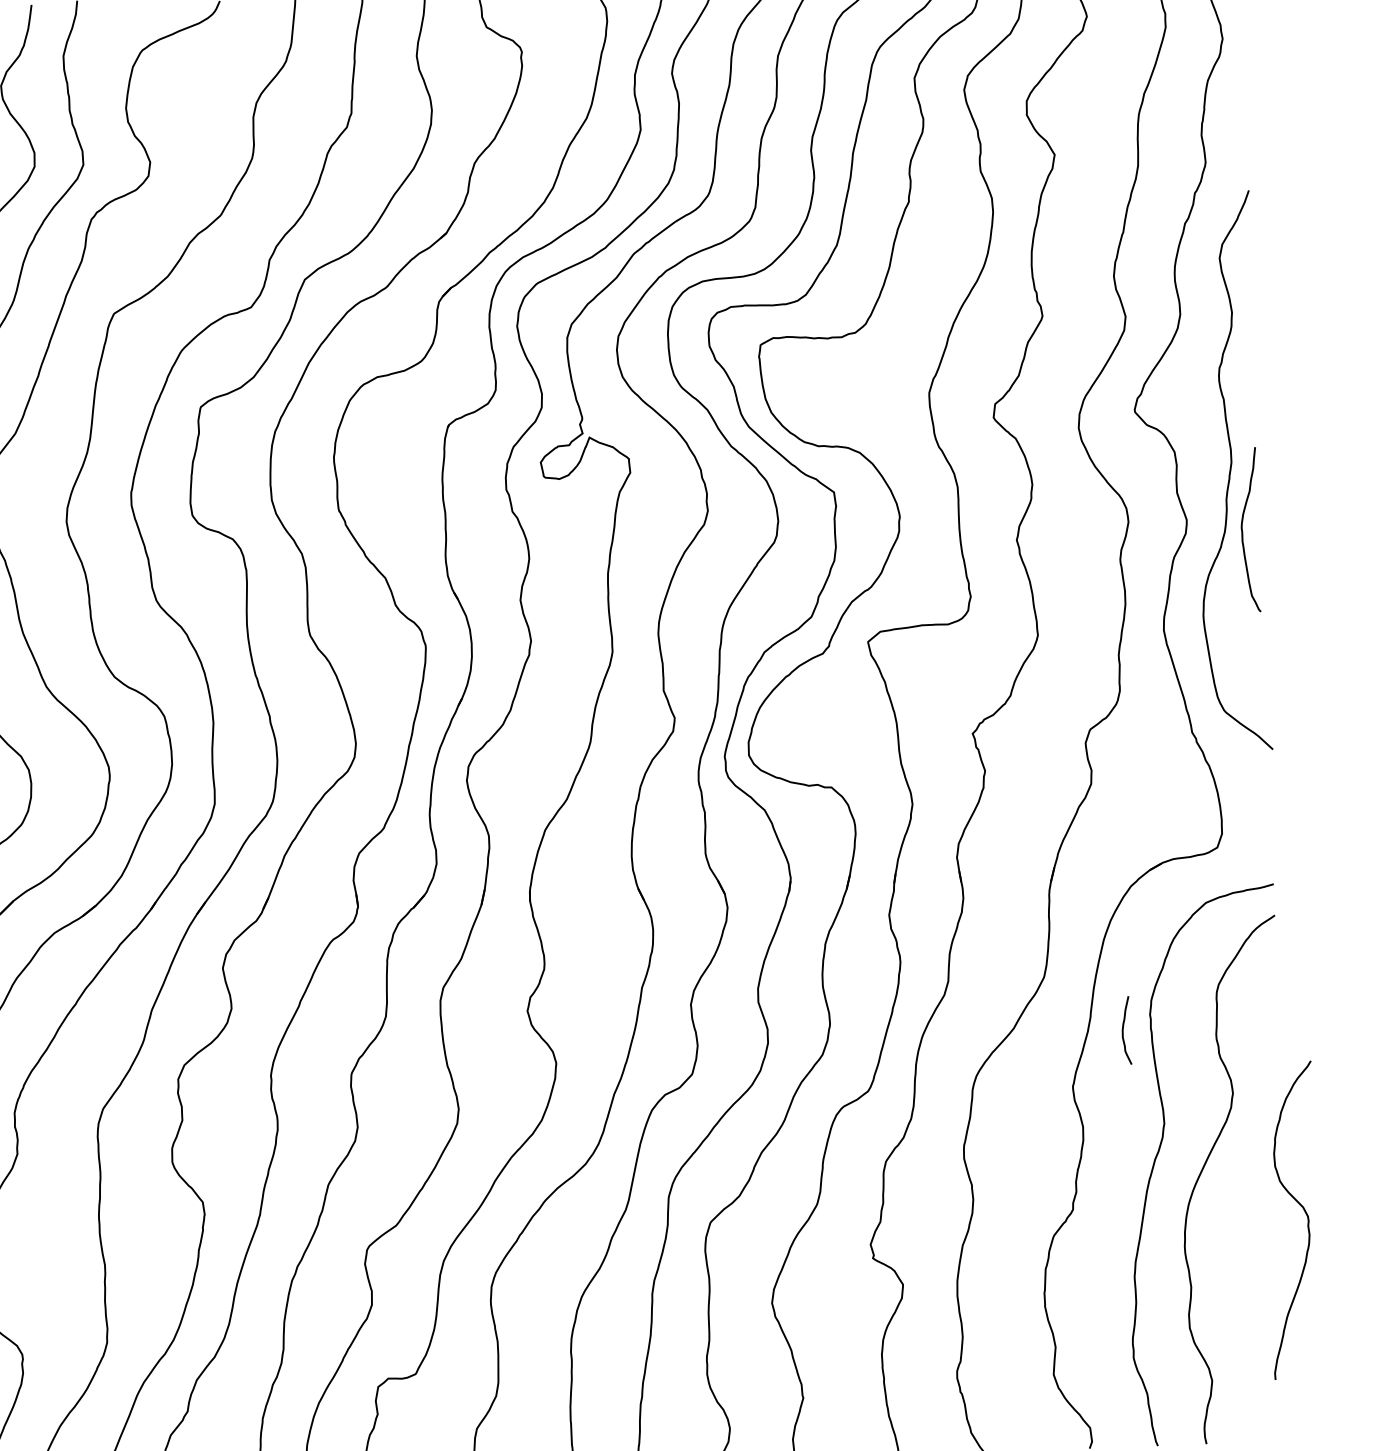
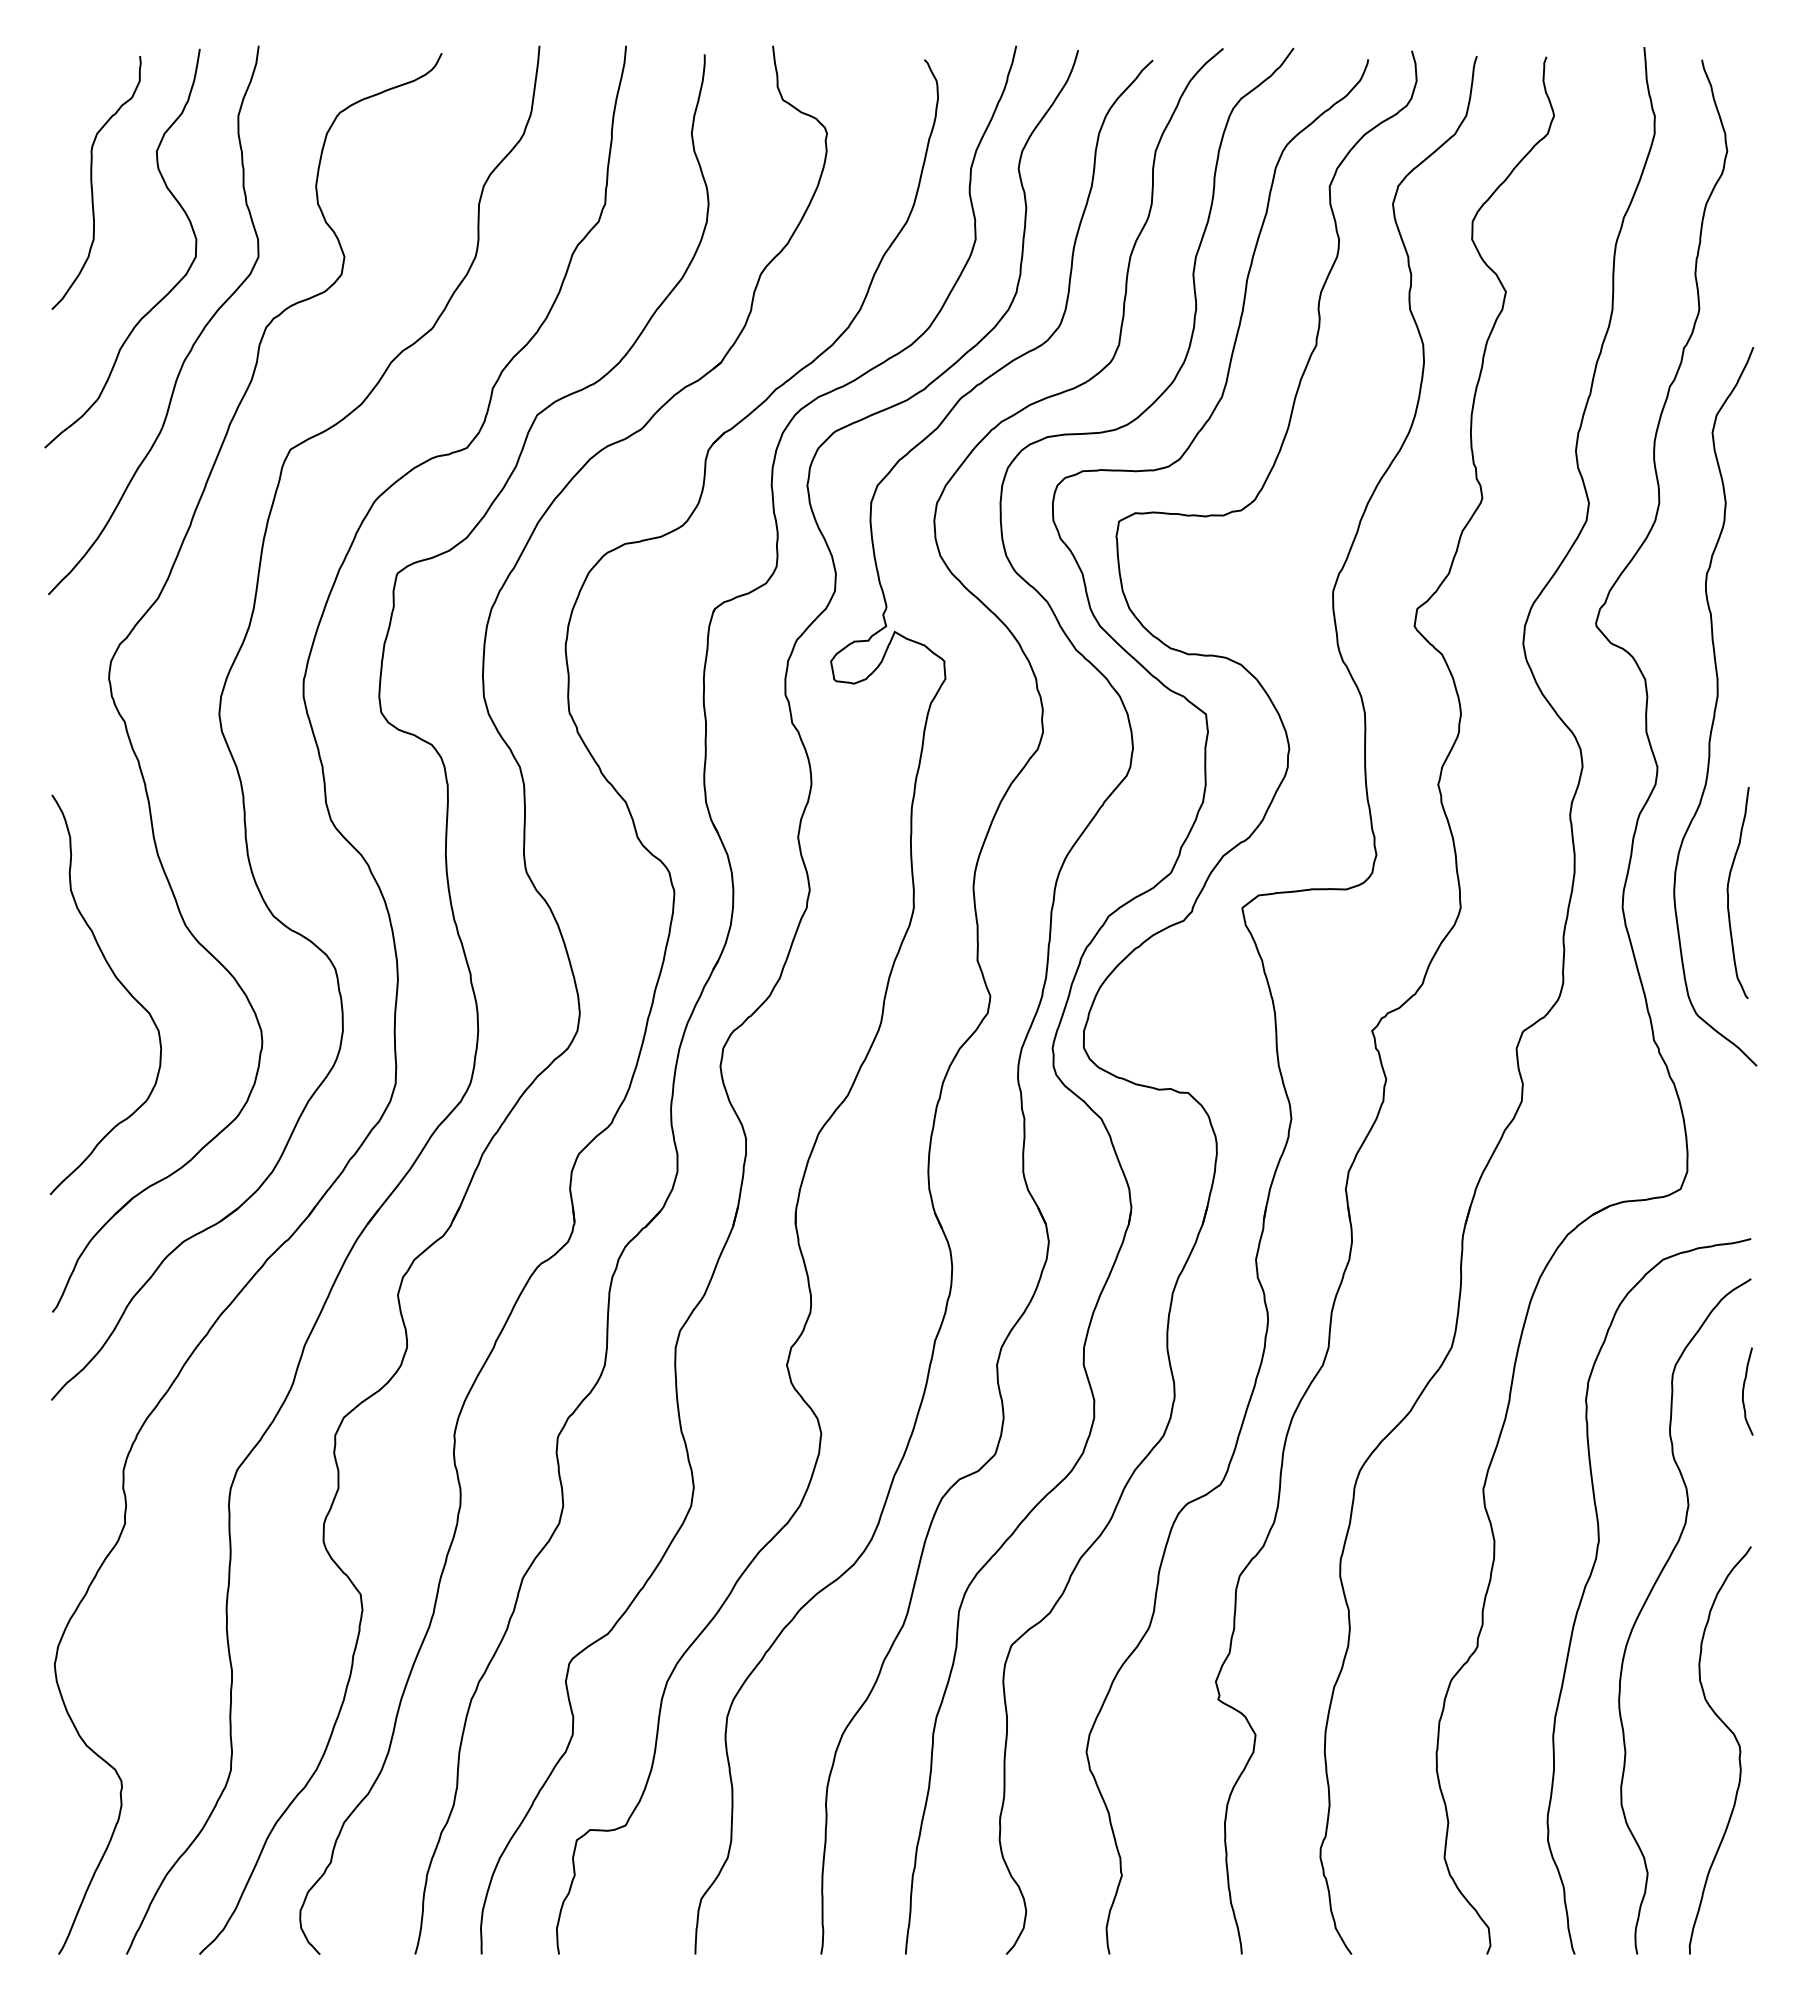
curve: (1242, 530) -> (1728, 893), moved
curve: (1123, 1029) -> (1744, 1389), moved
curve: (1305, 1213) -> (1736, 1742), moved

